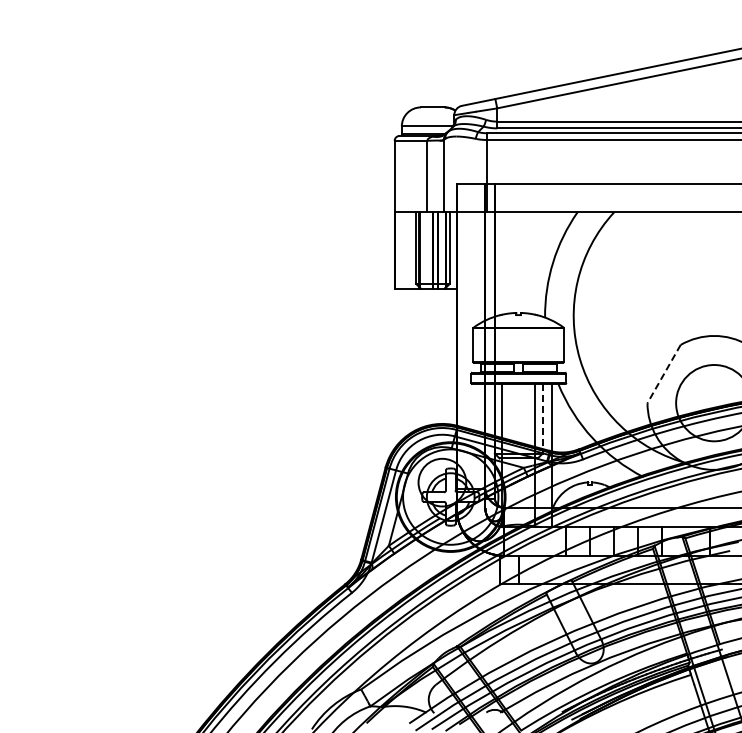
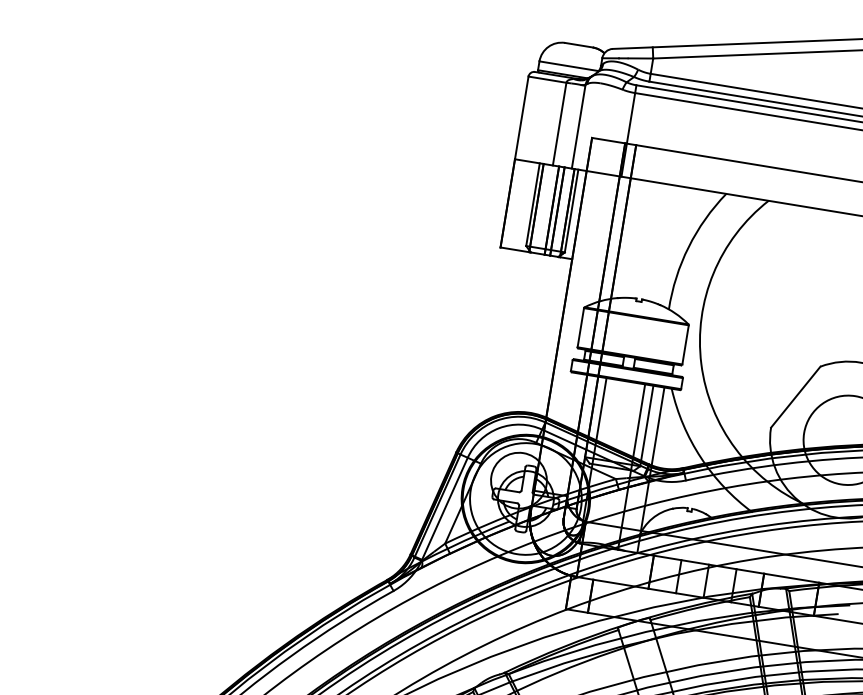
line: (663, 374) -> (795, 397), dashed -> solid
line: (542, 418) -> (646, 425), dashed -> solid

